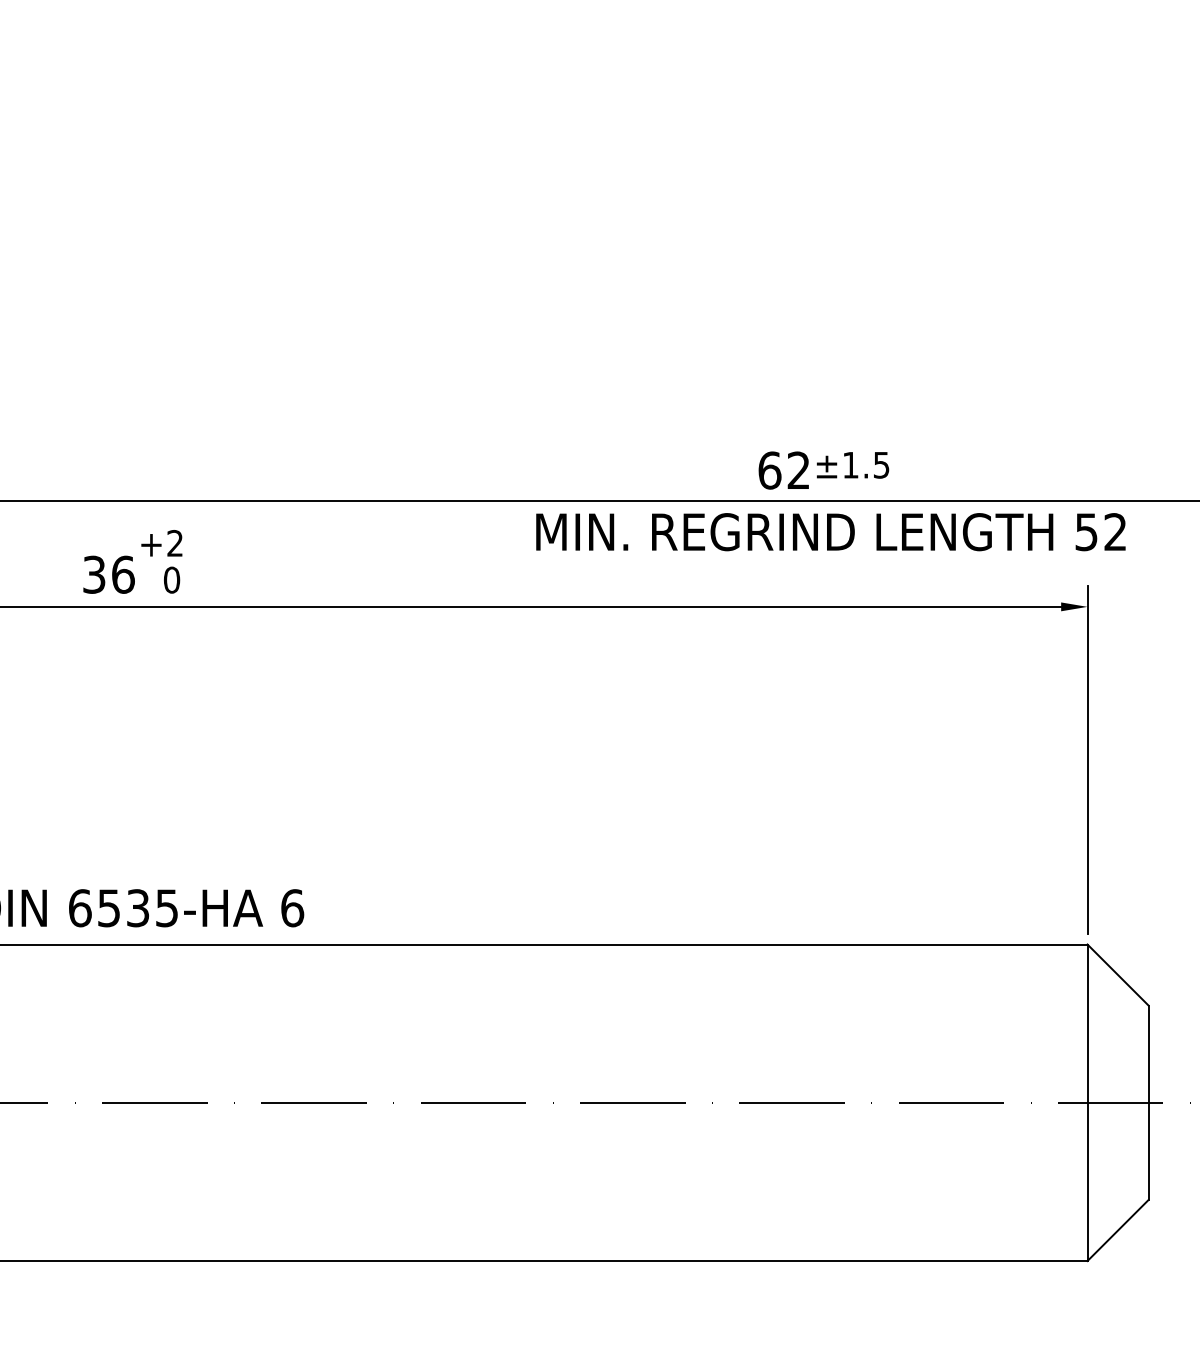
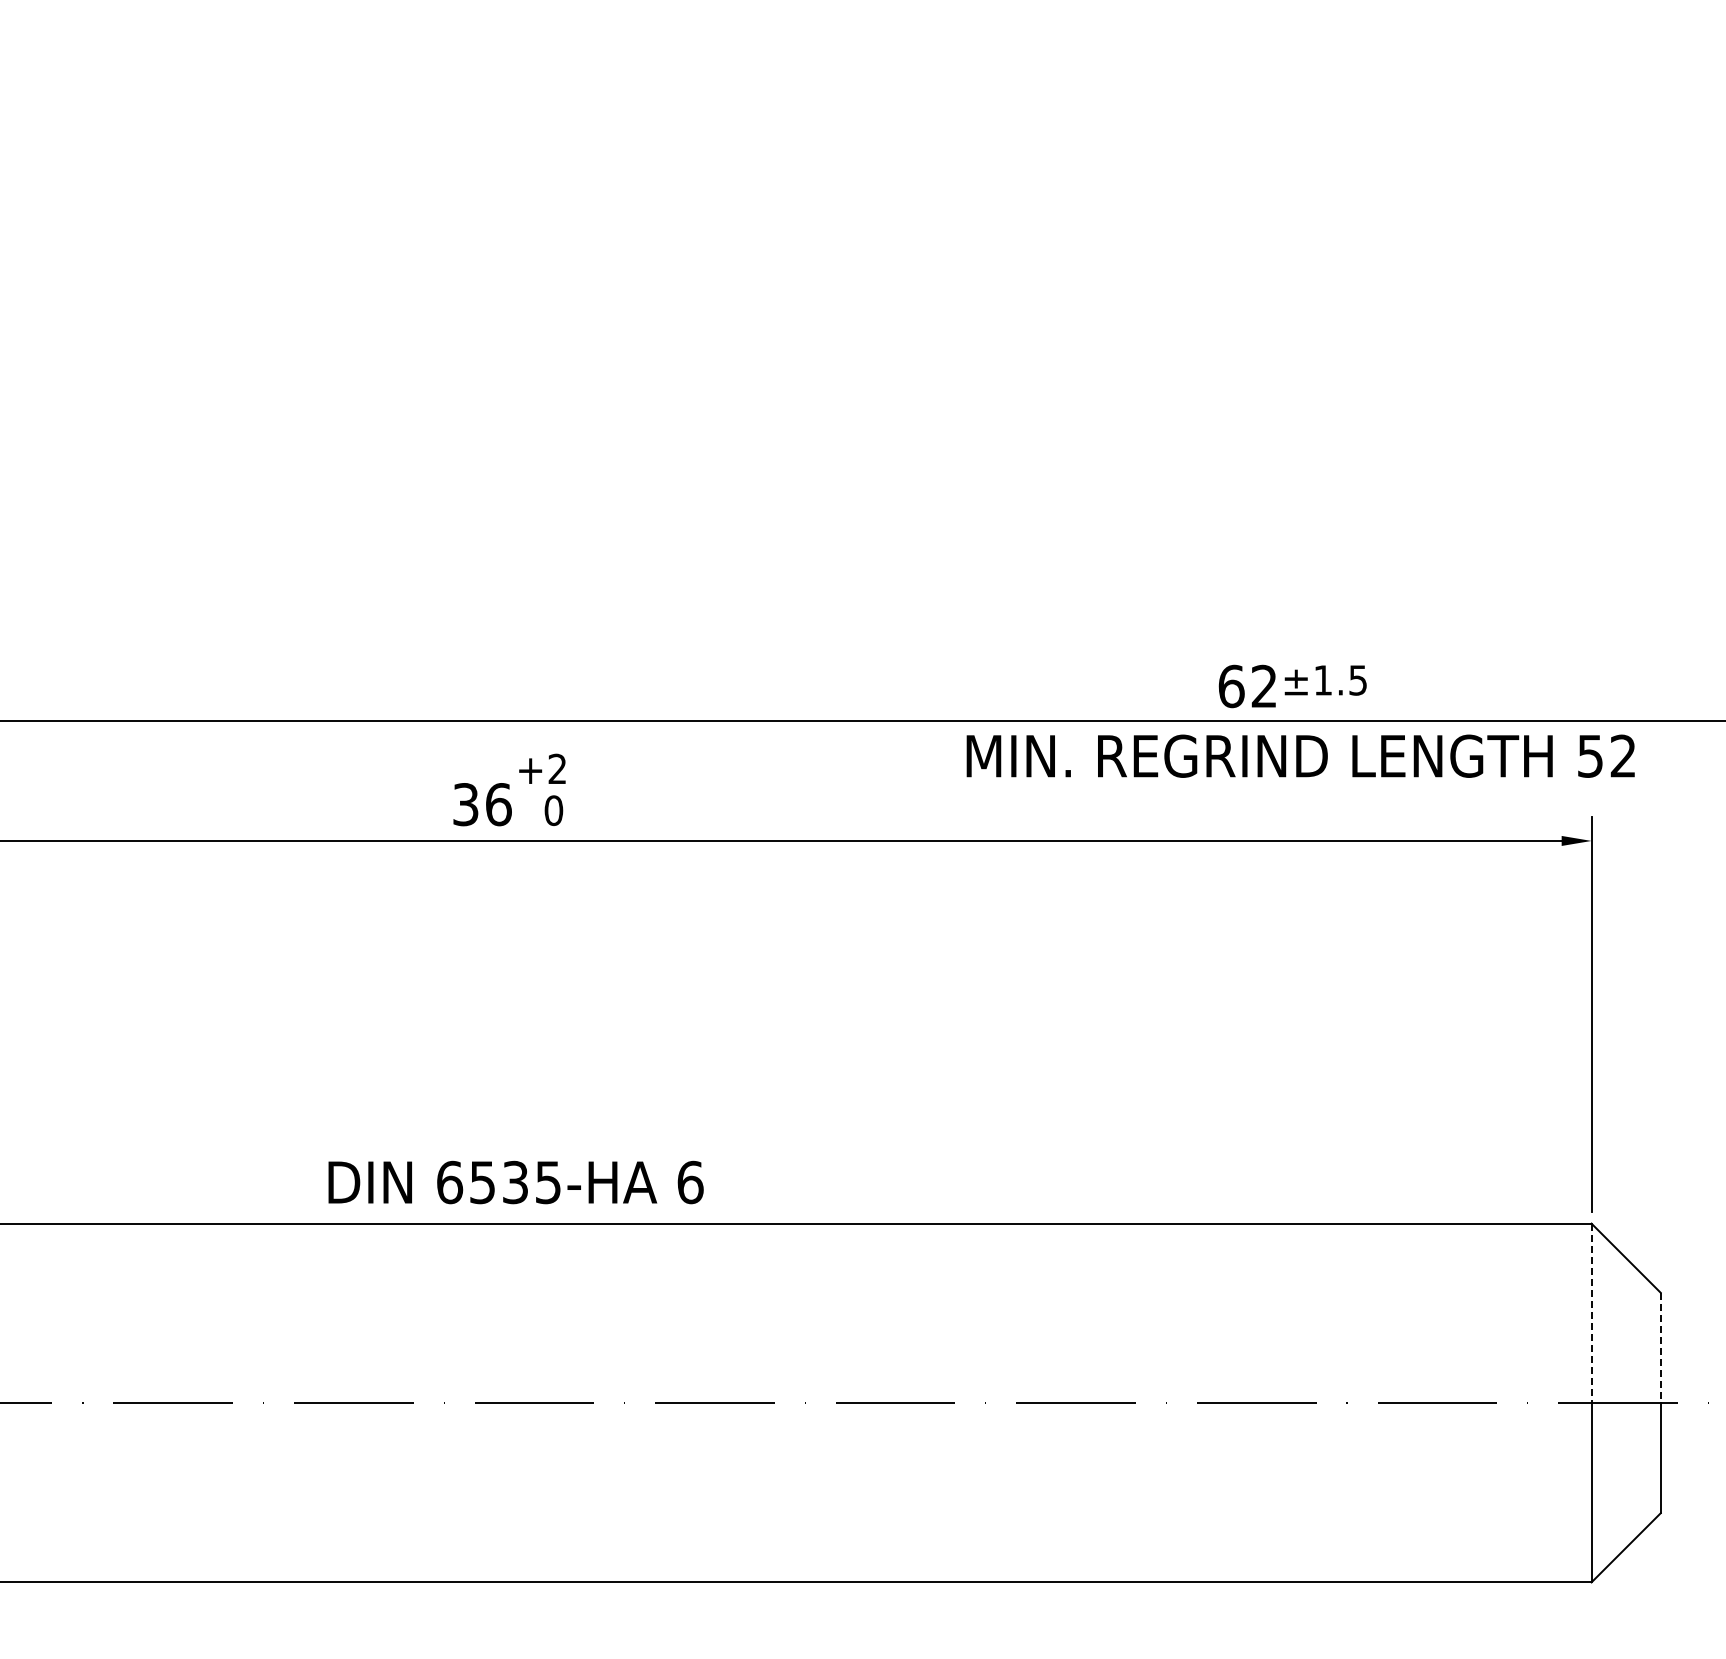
line: (1087, 1023) -> (1591, 1313), solid -> dashed
line: (1148, 1054) -> (1660, 1348), solid -> dashed

